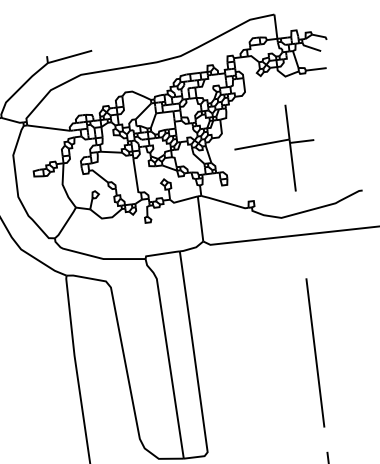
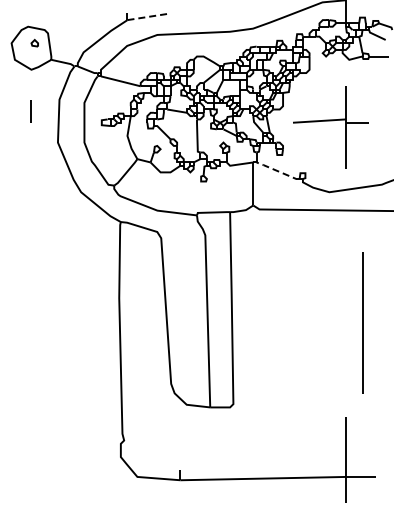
line: (69, 56) -> (148, 16), solid -> dashed
line: (225, 202) -> (278, 171), solid -> dashed
line: (314, 352) -> (362, 322), moved

